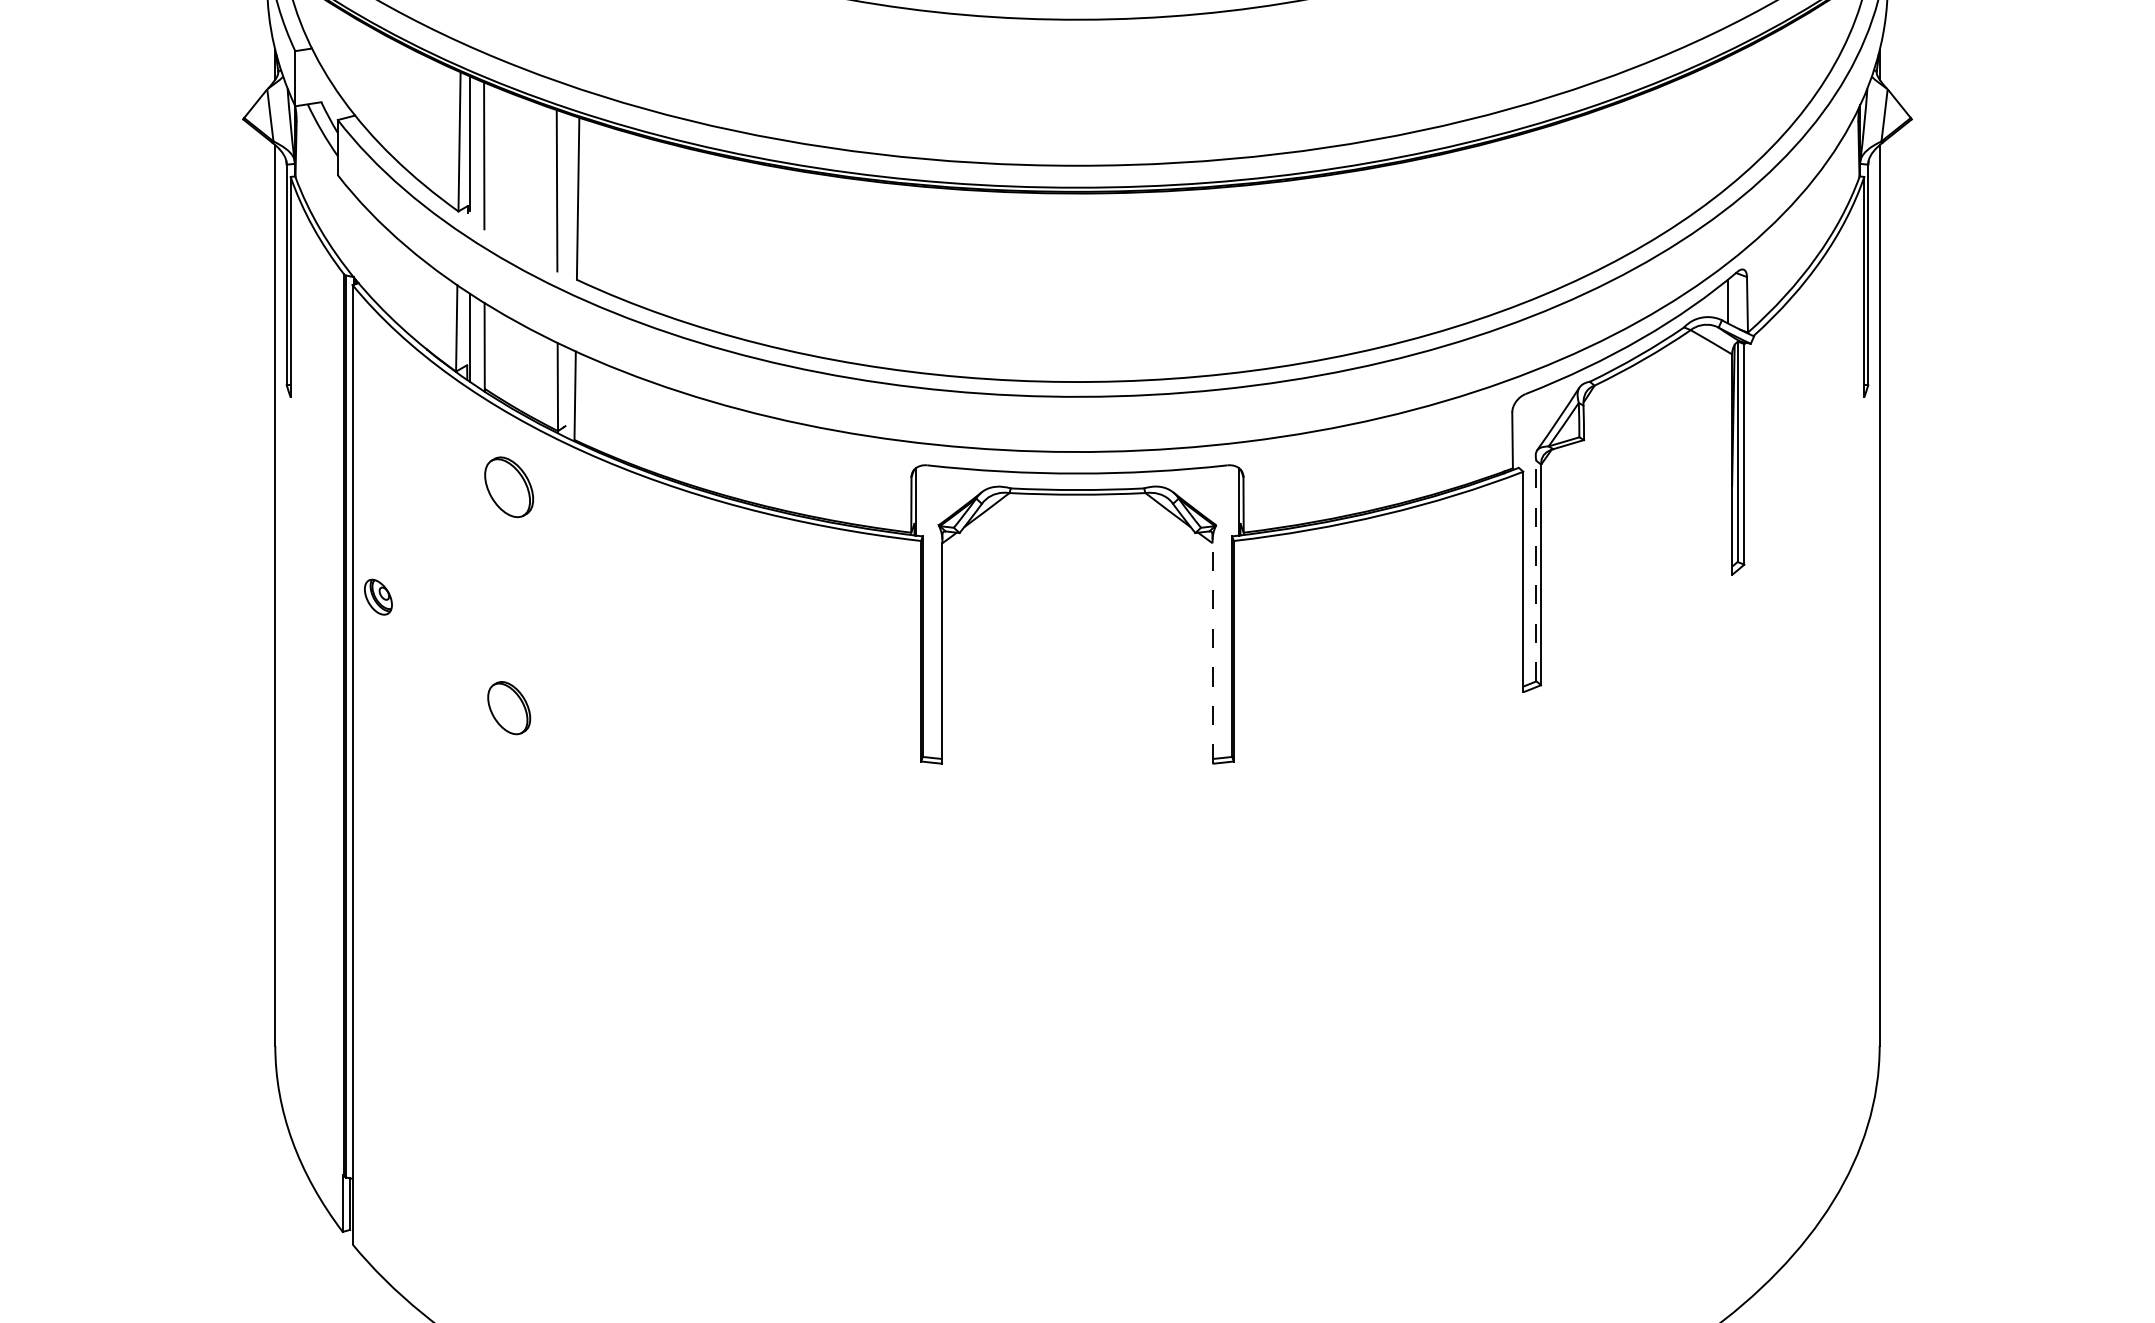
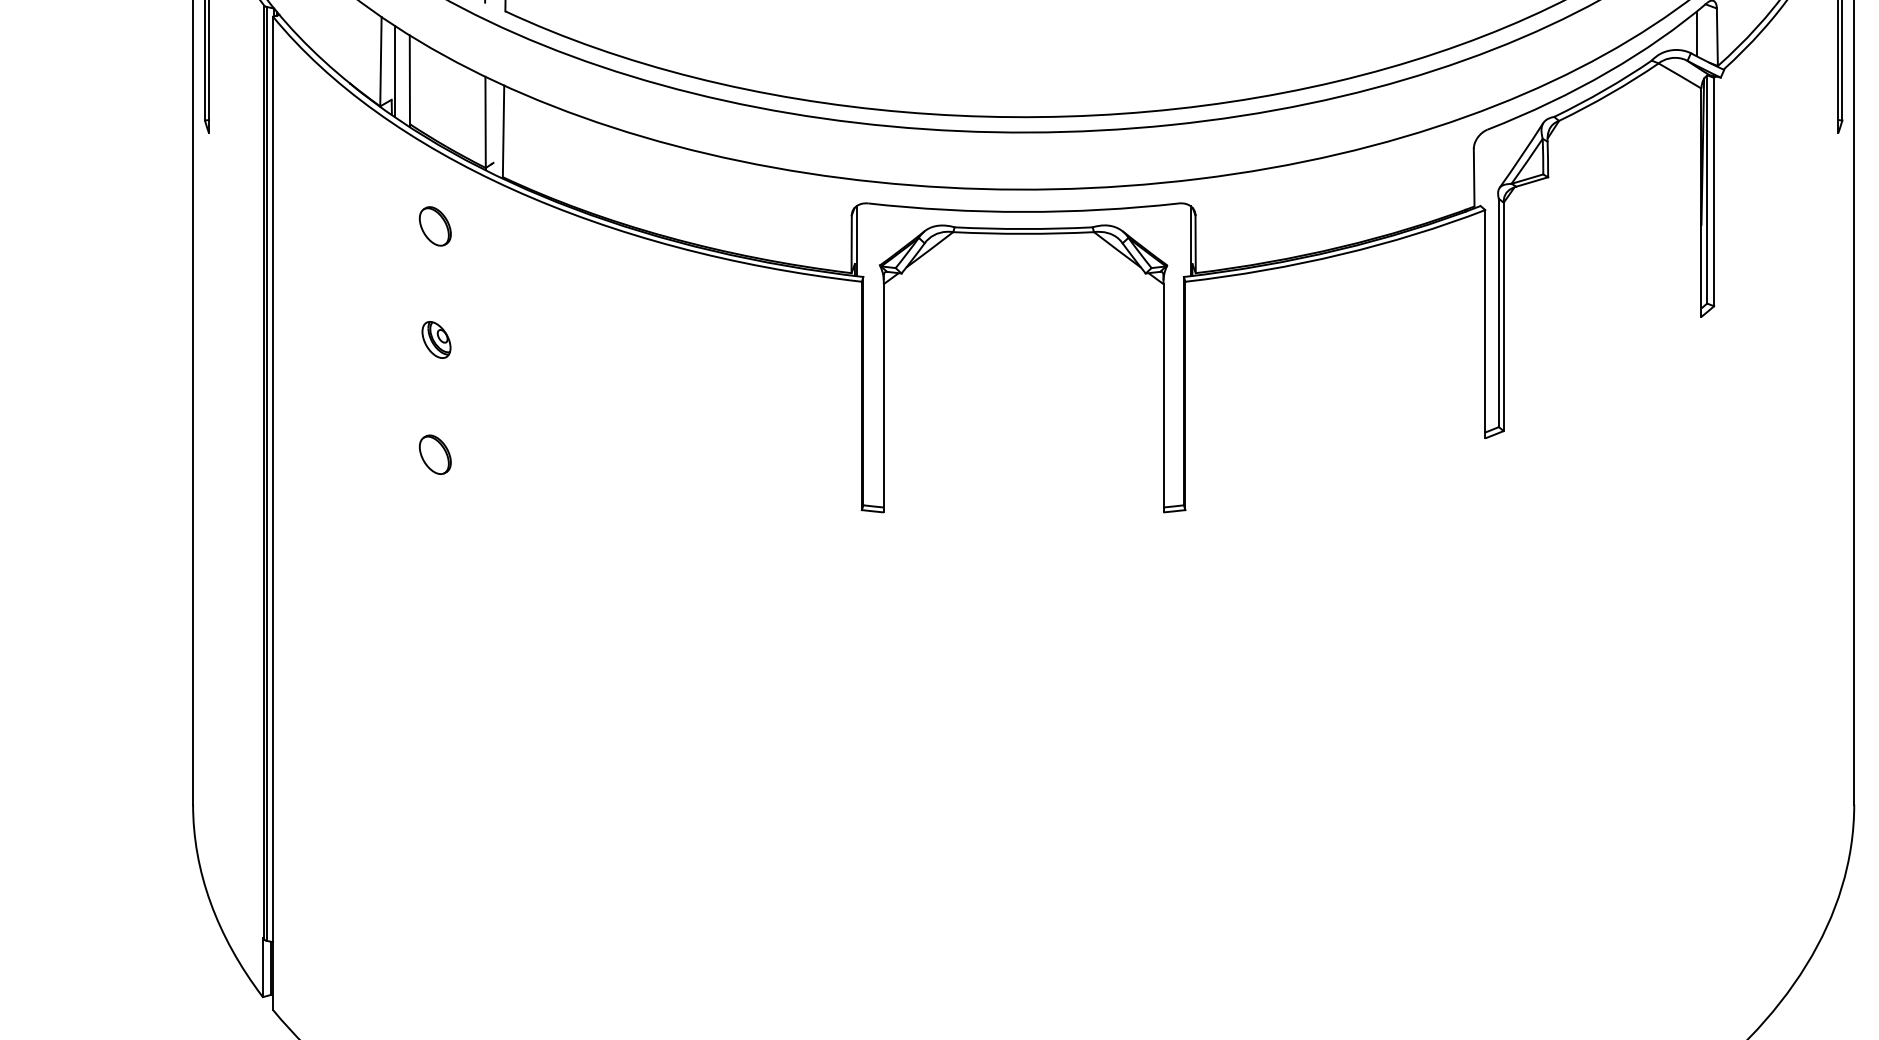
part: (509, 487) -> (435, 226), size x0.62
line: (1536, 570) -> (1498, 312), dashed -> solid
part: (378, 596) -> (436, 339), moved
line: (1212, 653) -> (1163, 398), dashed -> solid
part: (509, 707) -> (435, 454), size x0.71

